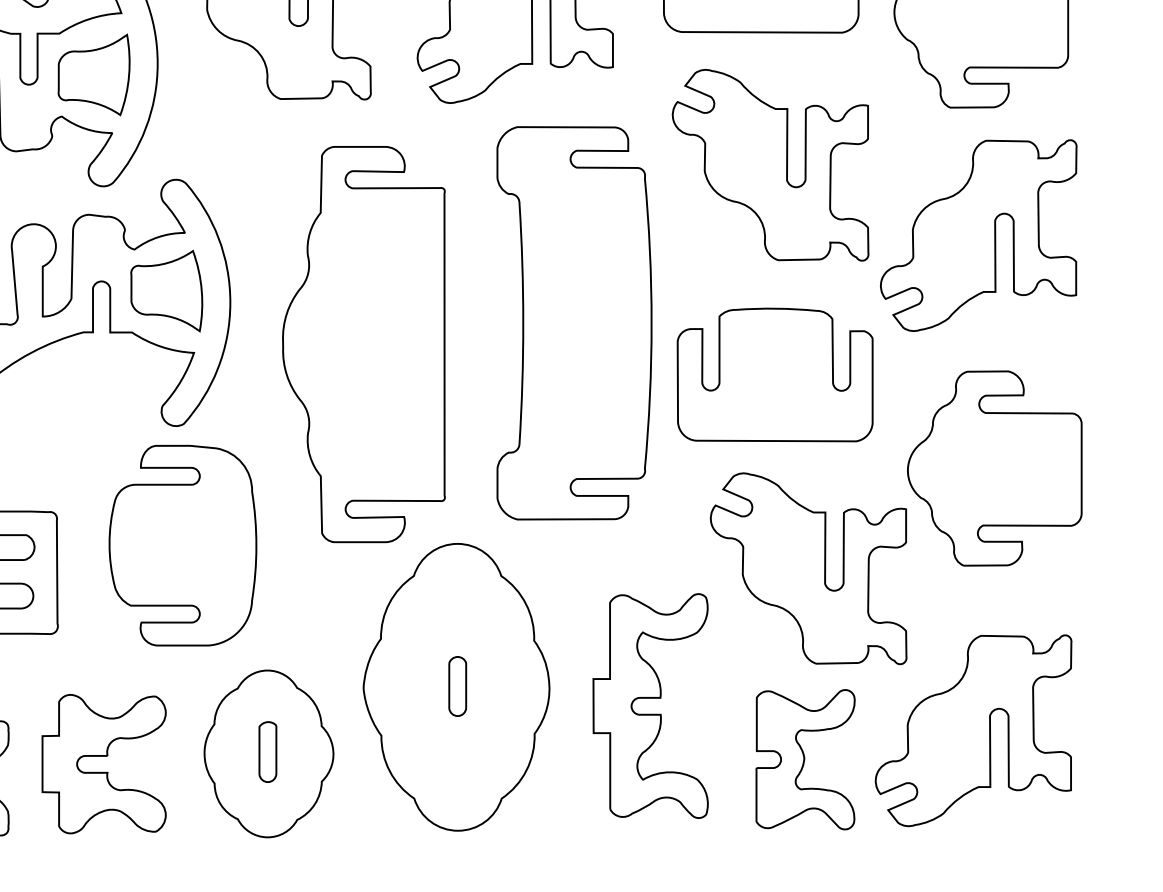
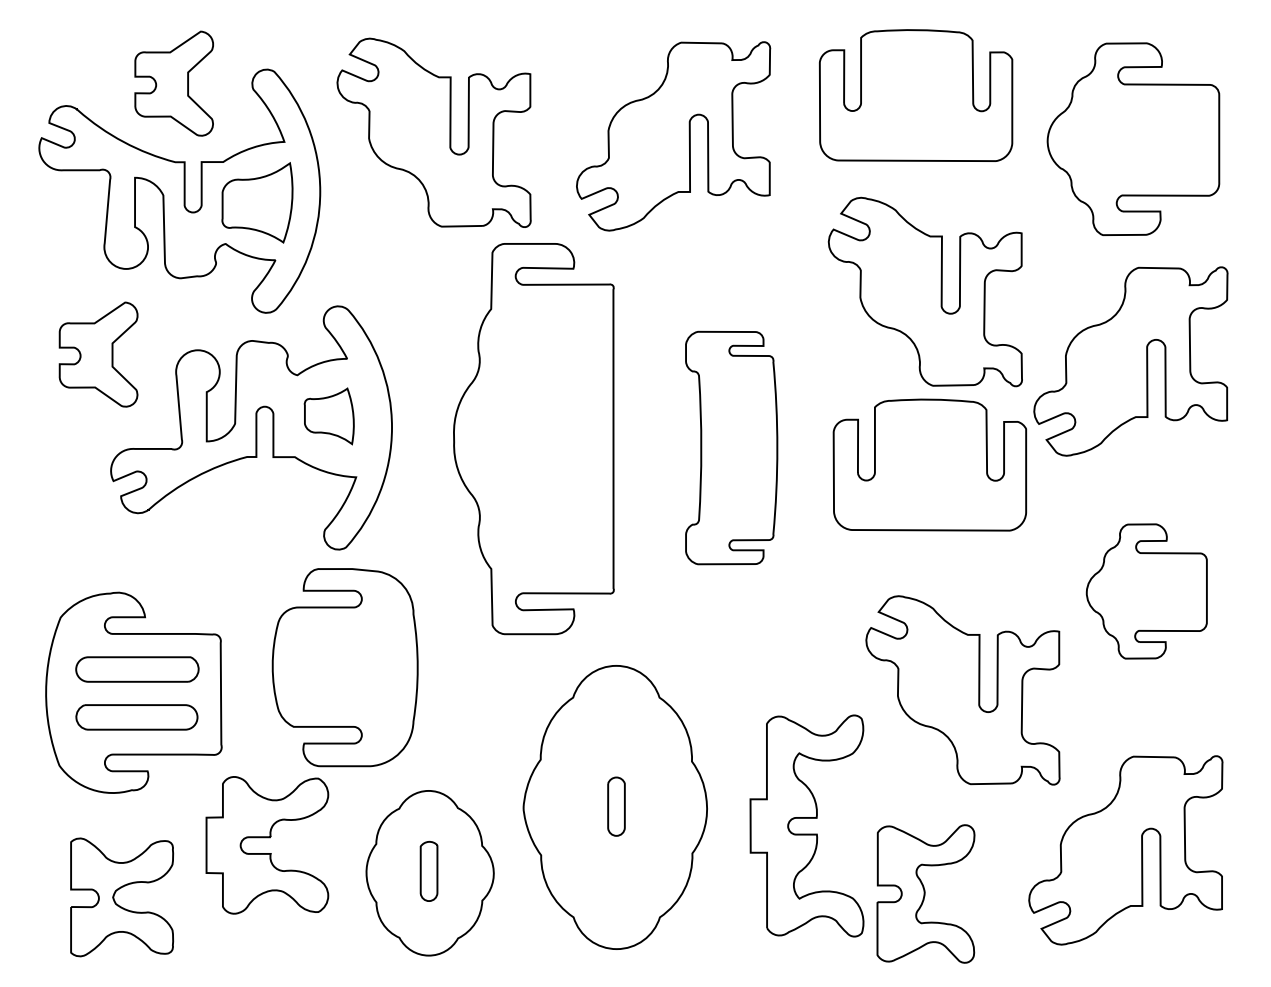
part: (167, 291) -> (329, 416), size x0.7
part: (574, 322) -> (731, 447), size x0.6
part: (363, 345) -> (533, 439), moved
curve: (720, 374) -> (875, 464), moved
part: (994, 468) -> (1146, 591), size x0.7
curve: (104, 757) -> (267, 838), moved
part: (805, 759) -> (925, 893), moved

